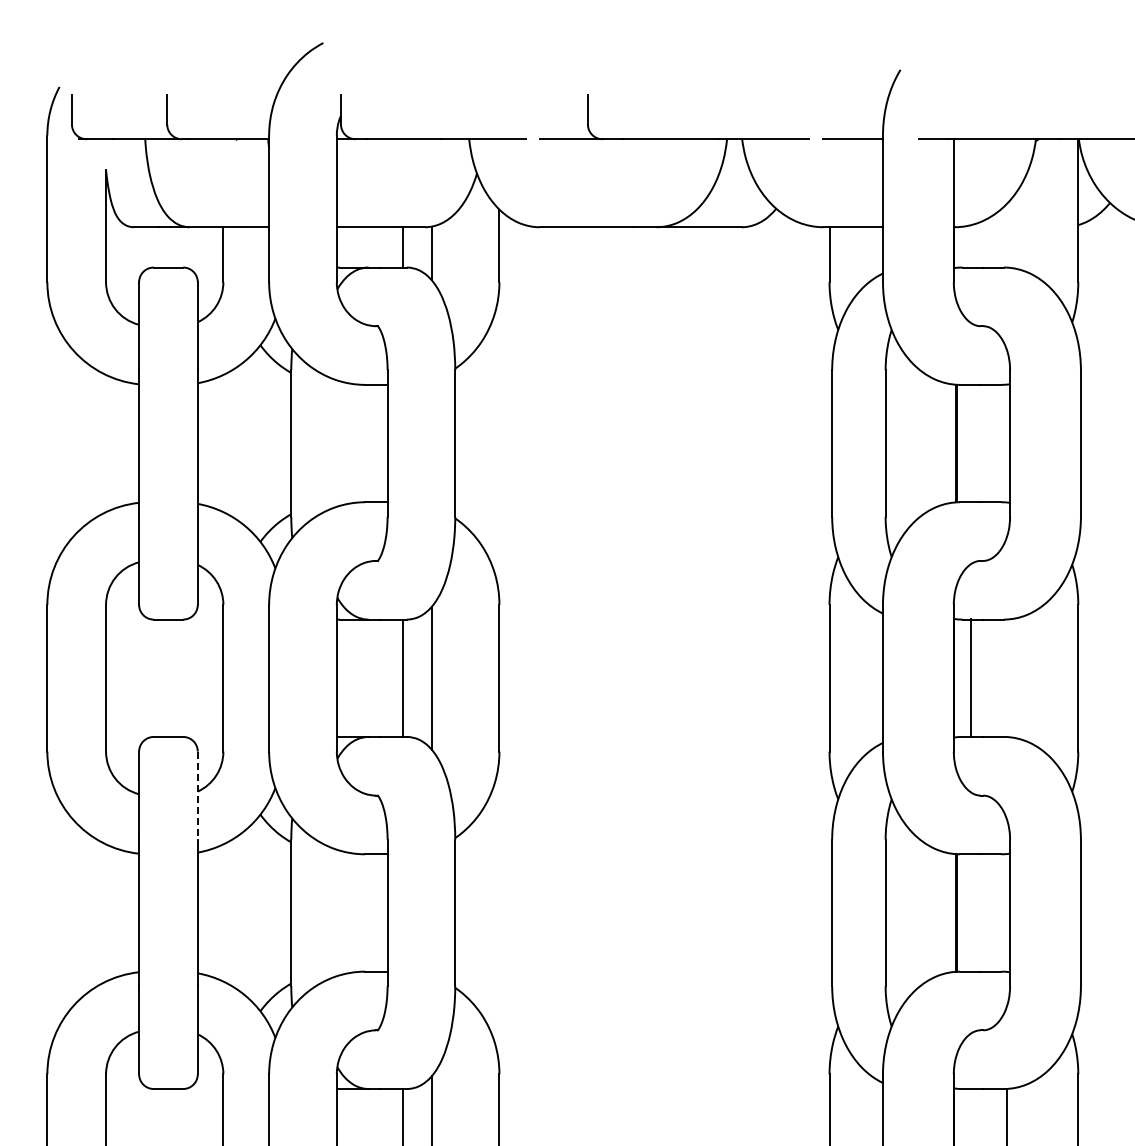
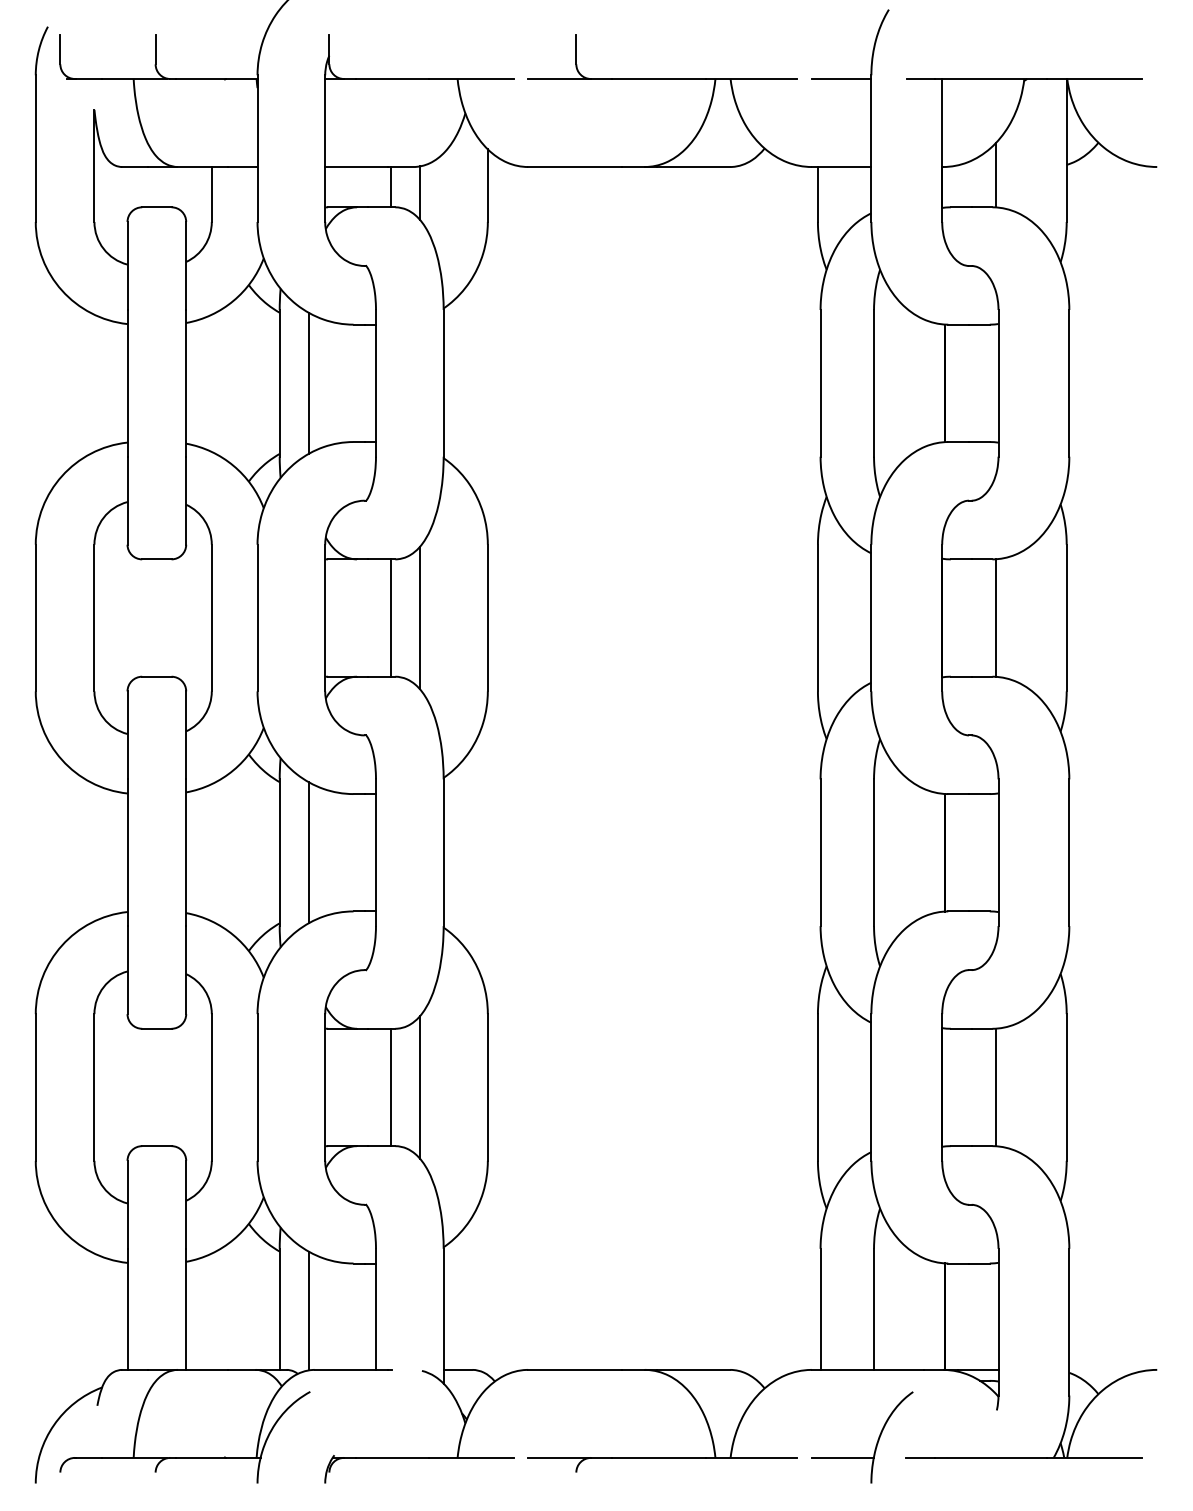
line: (1007, 235) -> (995, 175), added
line: (320, 442) -> (308, 382), added
line: (971, 677) -> (995, 617), moved
line: (198, 795) -> (186, 735), dashed -> solid
line: (320, 912) -> (308, 852), added

